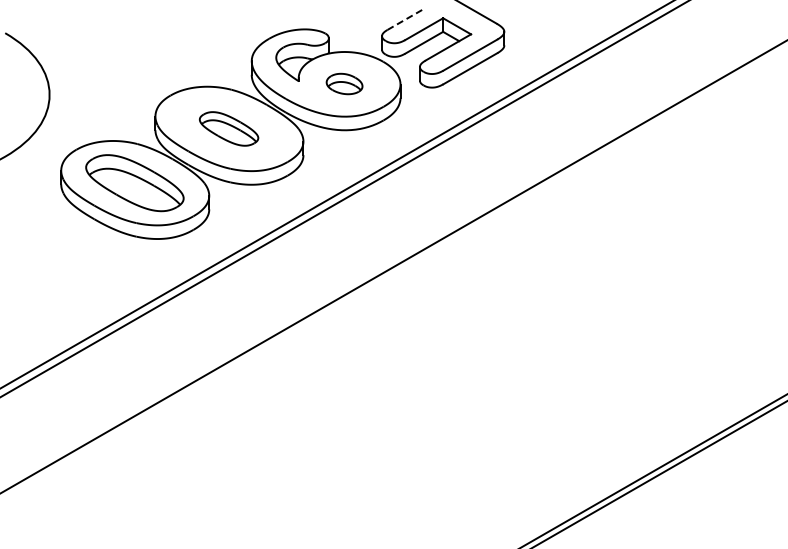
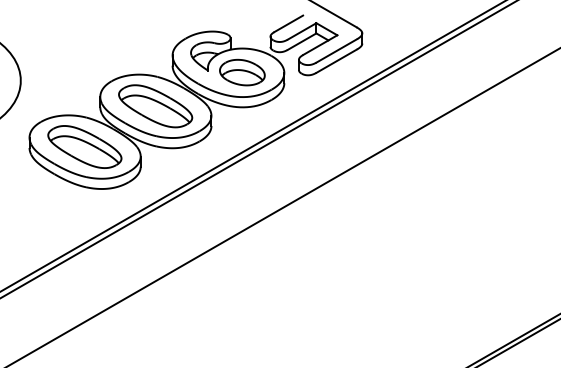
line: (406, 19) -> (288, 24), dashed -> solid
part: (344, 83) -> (242, 72), size x1.67
part: (228, 128) -> (155, 106), size x1.67

